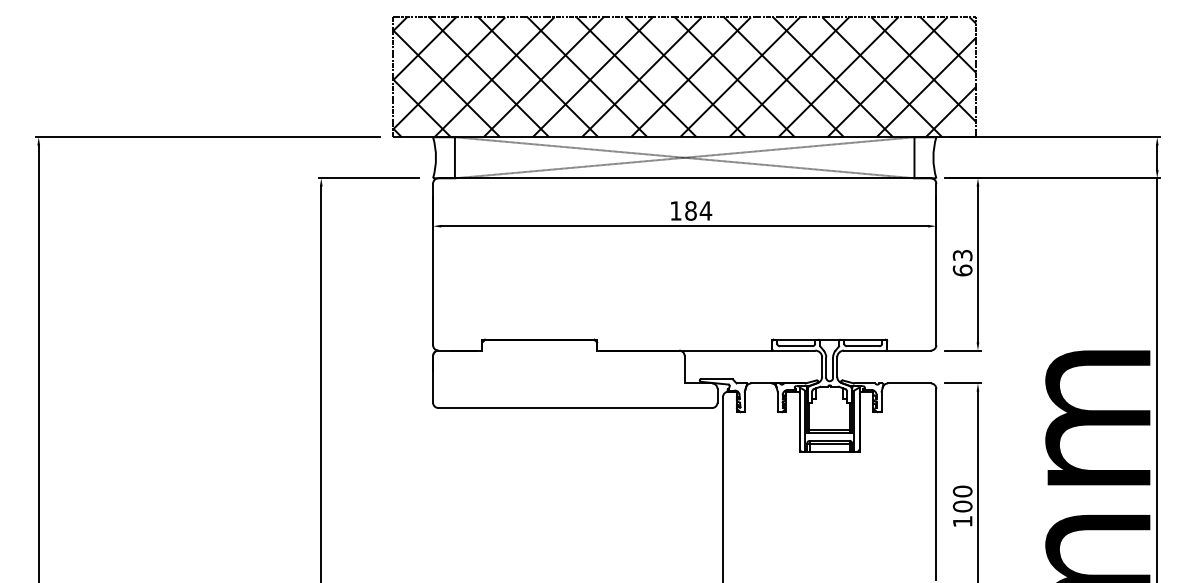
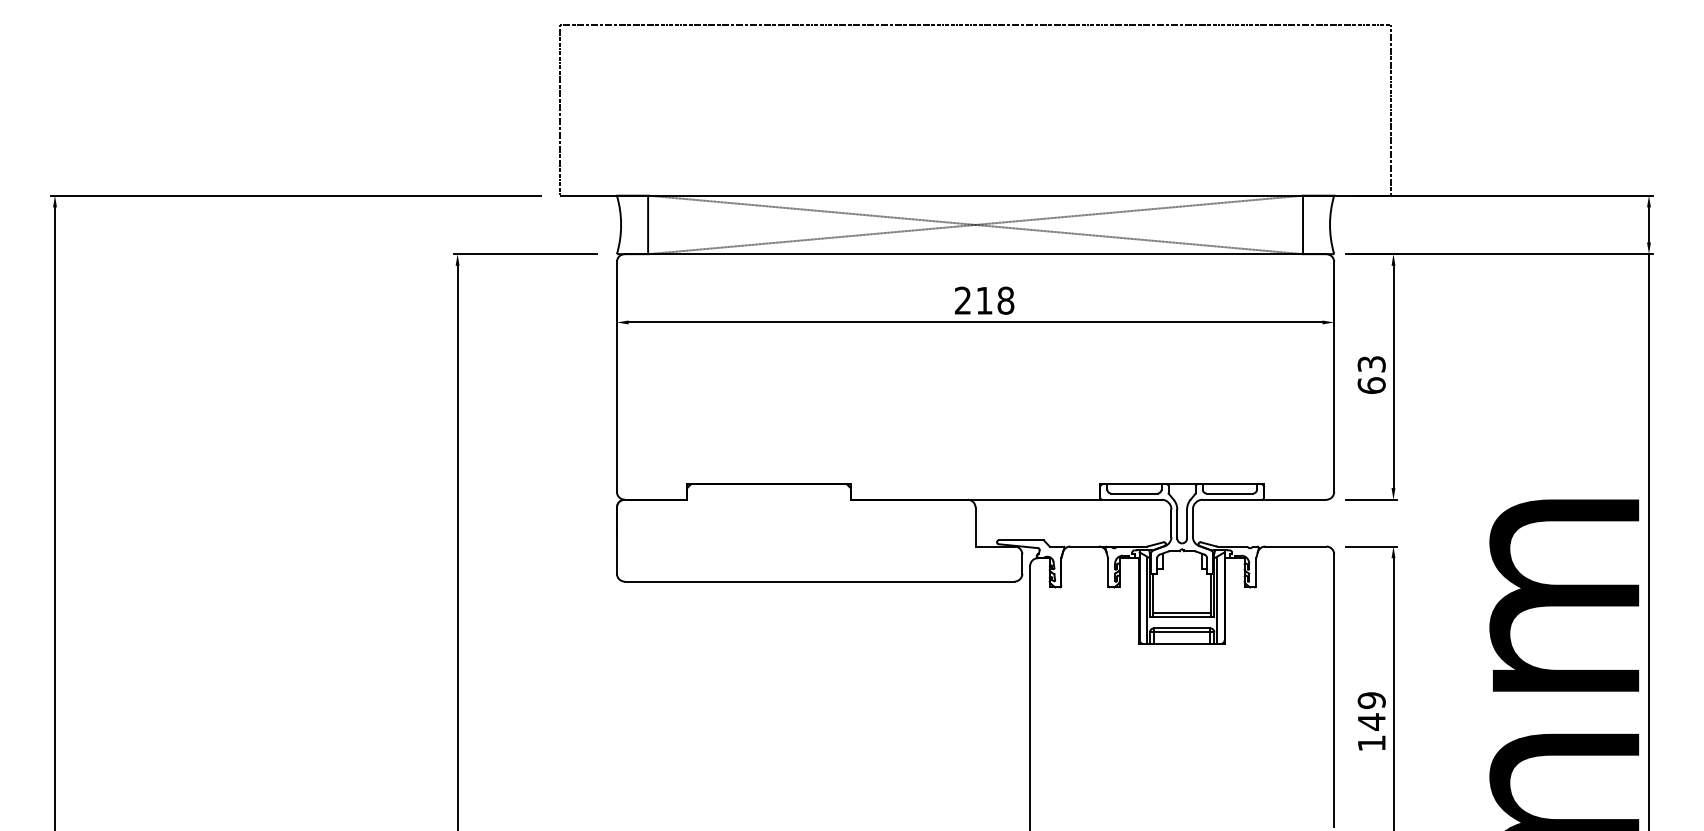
hatch: (684, 76) -> (975, 109), removed
text: (690, 210) -> (984, 300), 184 -> 218
text: (962, 499) -> (1371, 711), 100 -> 149

